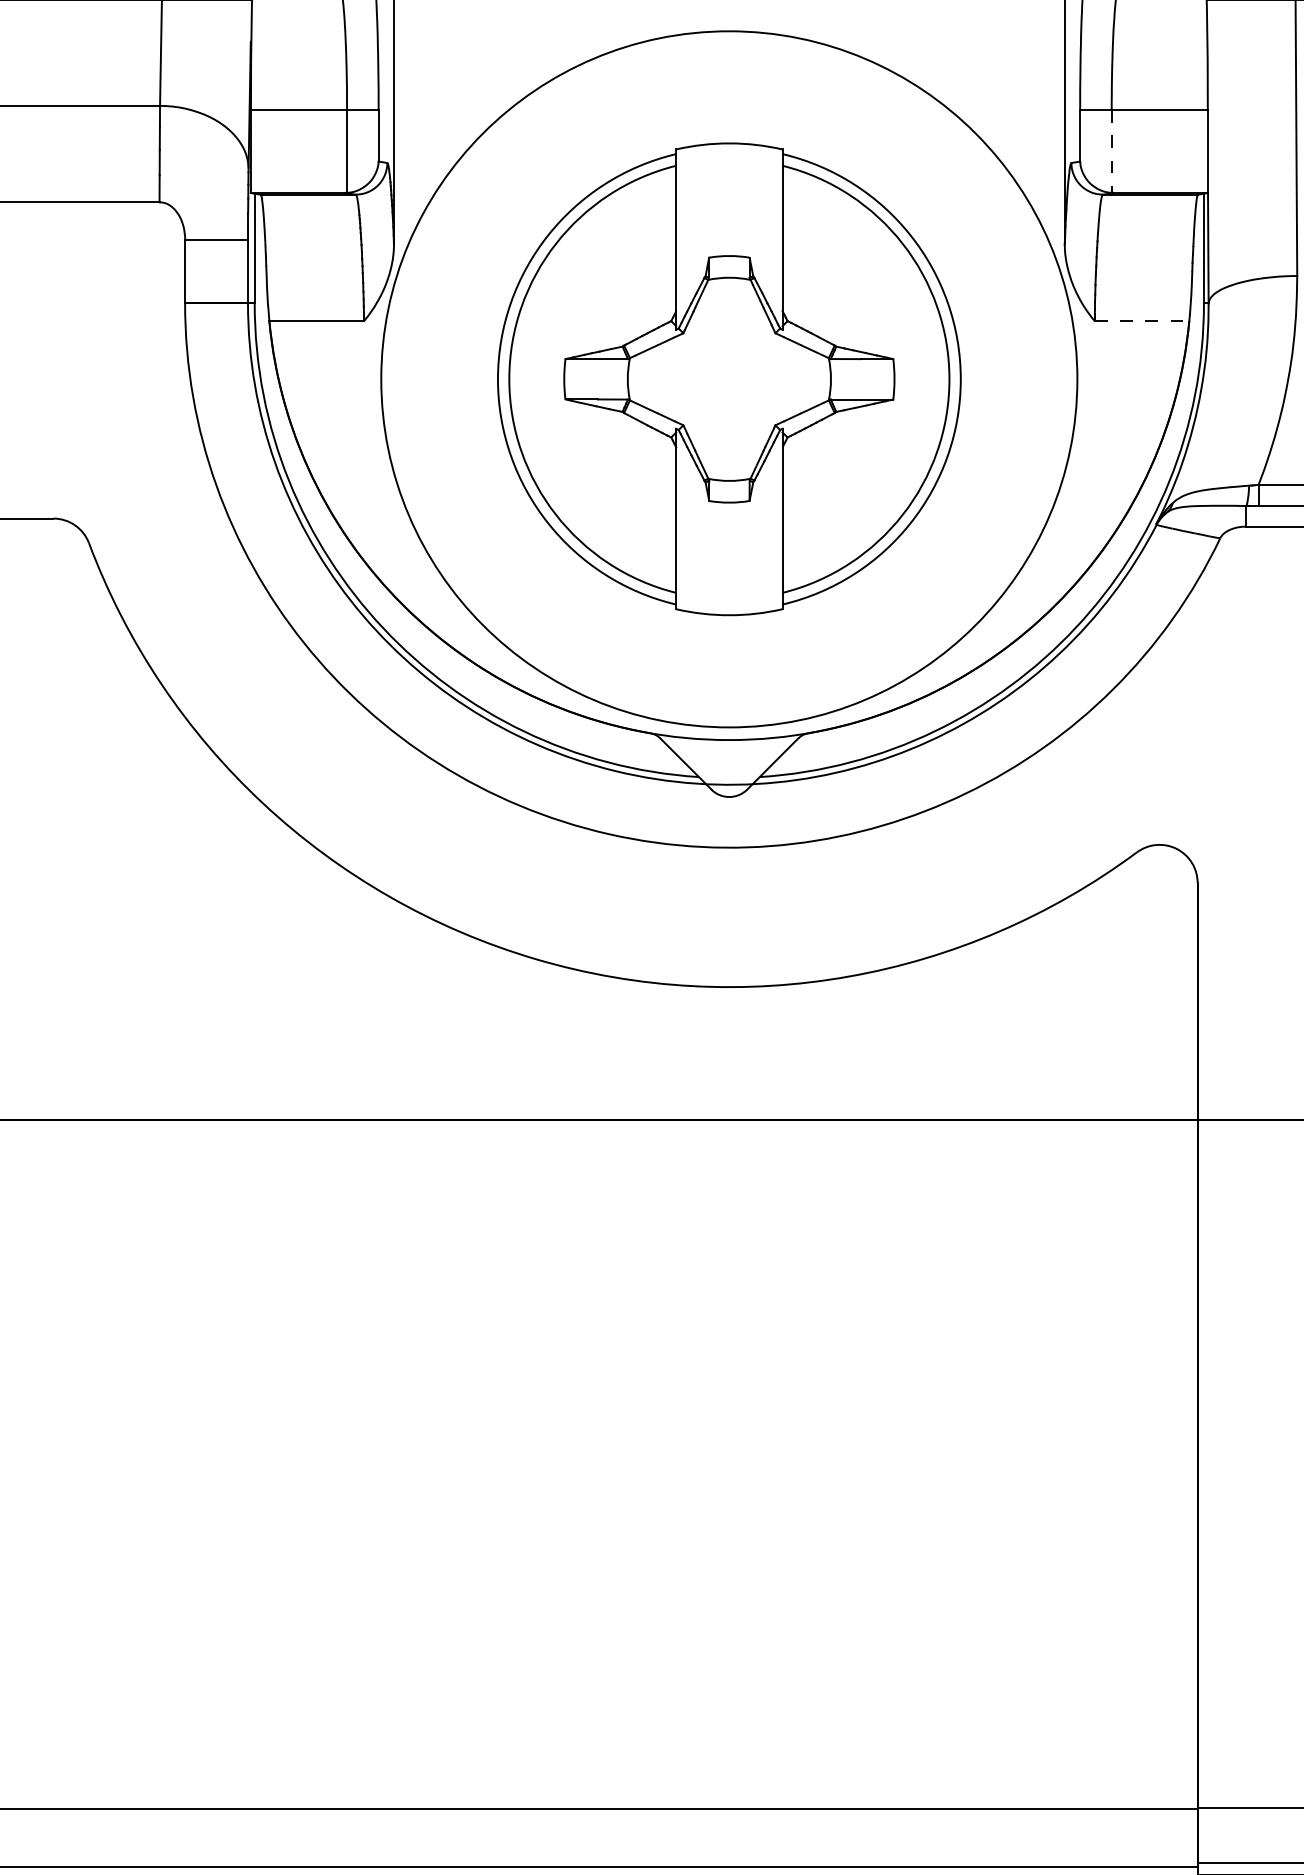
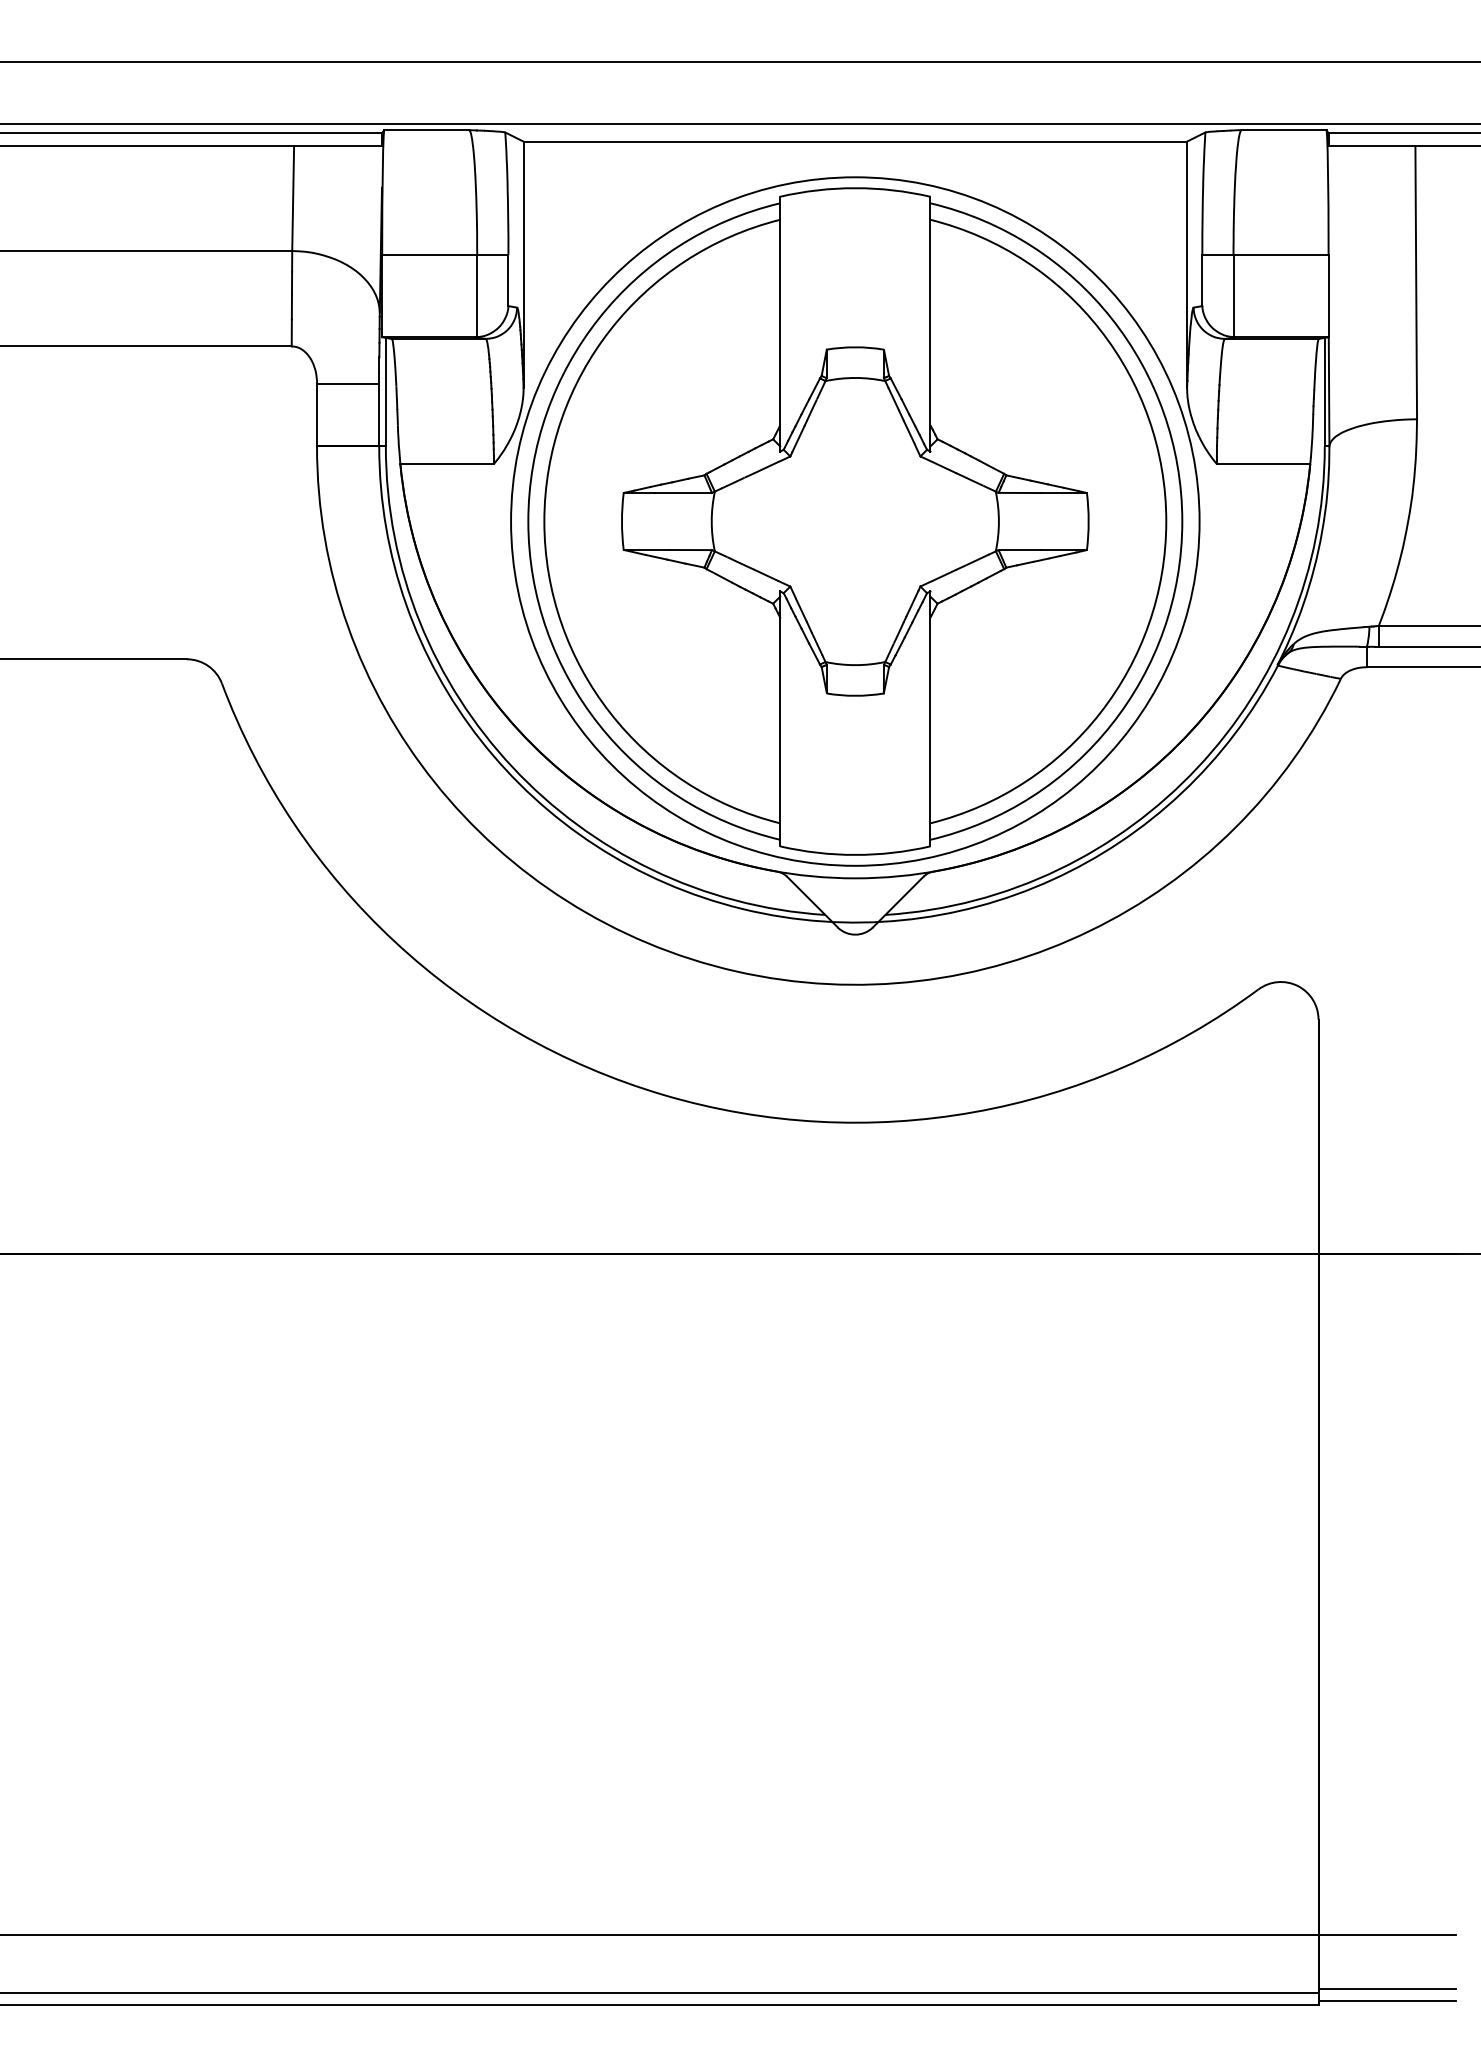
line: (1111, 151) -> (1233, 296), dashed -> solid
line: (1142, 321) -> (1263, 464), dashed -> solid
part: (729, 379) -> (855, 521), size x1.43

